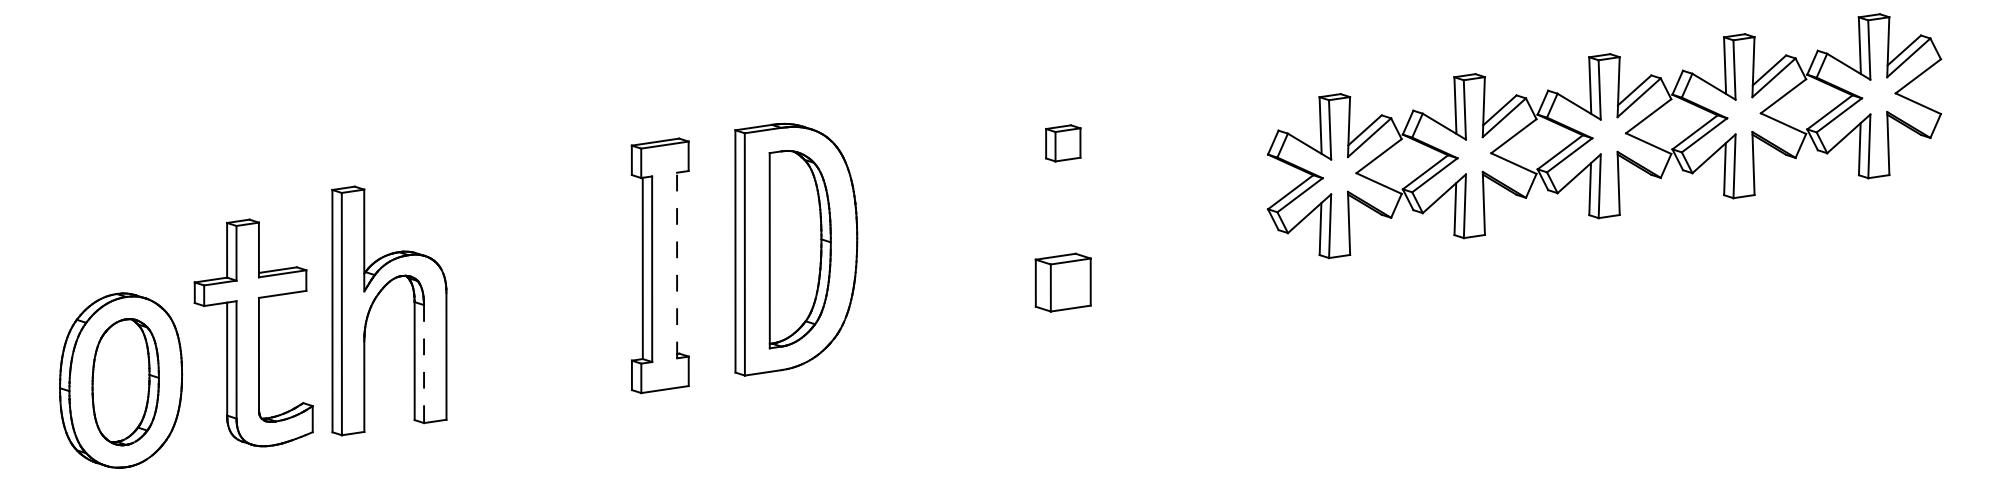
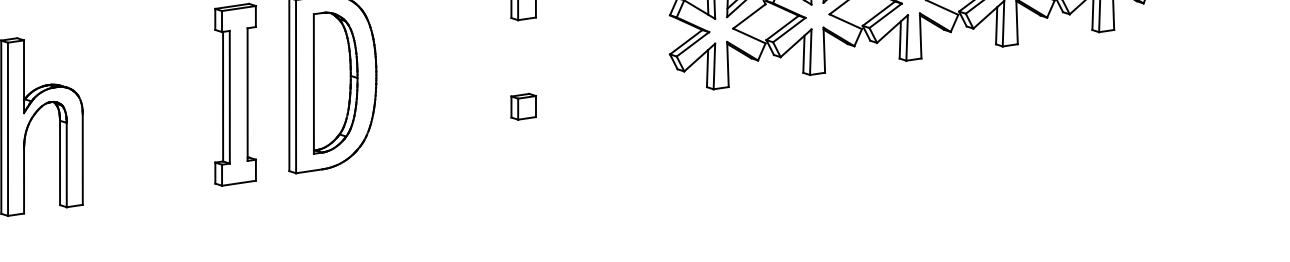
line: (677, 265) -> (247, 94), dashed -> solid
part: (1063, 282) -> (523, 106), size x0.62
line: (424, 364) -> (67, 165), dashed -> solid

